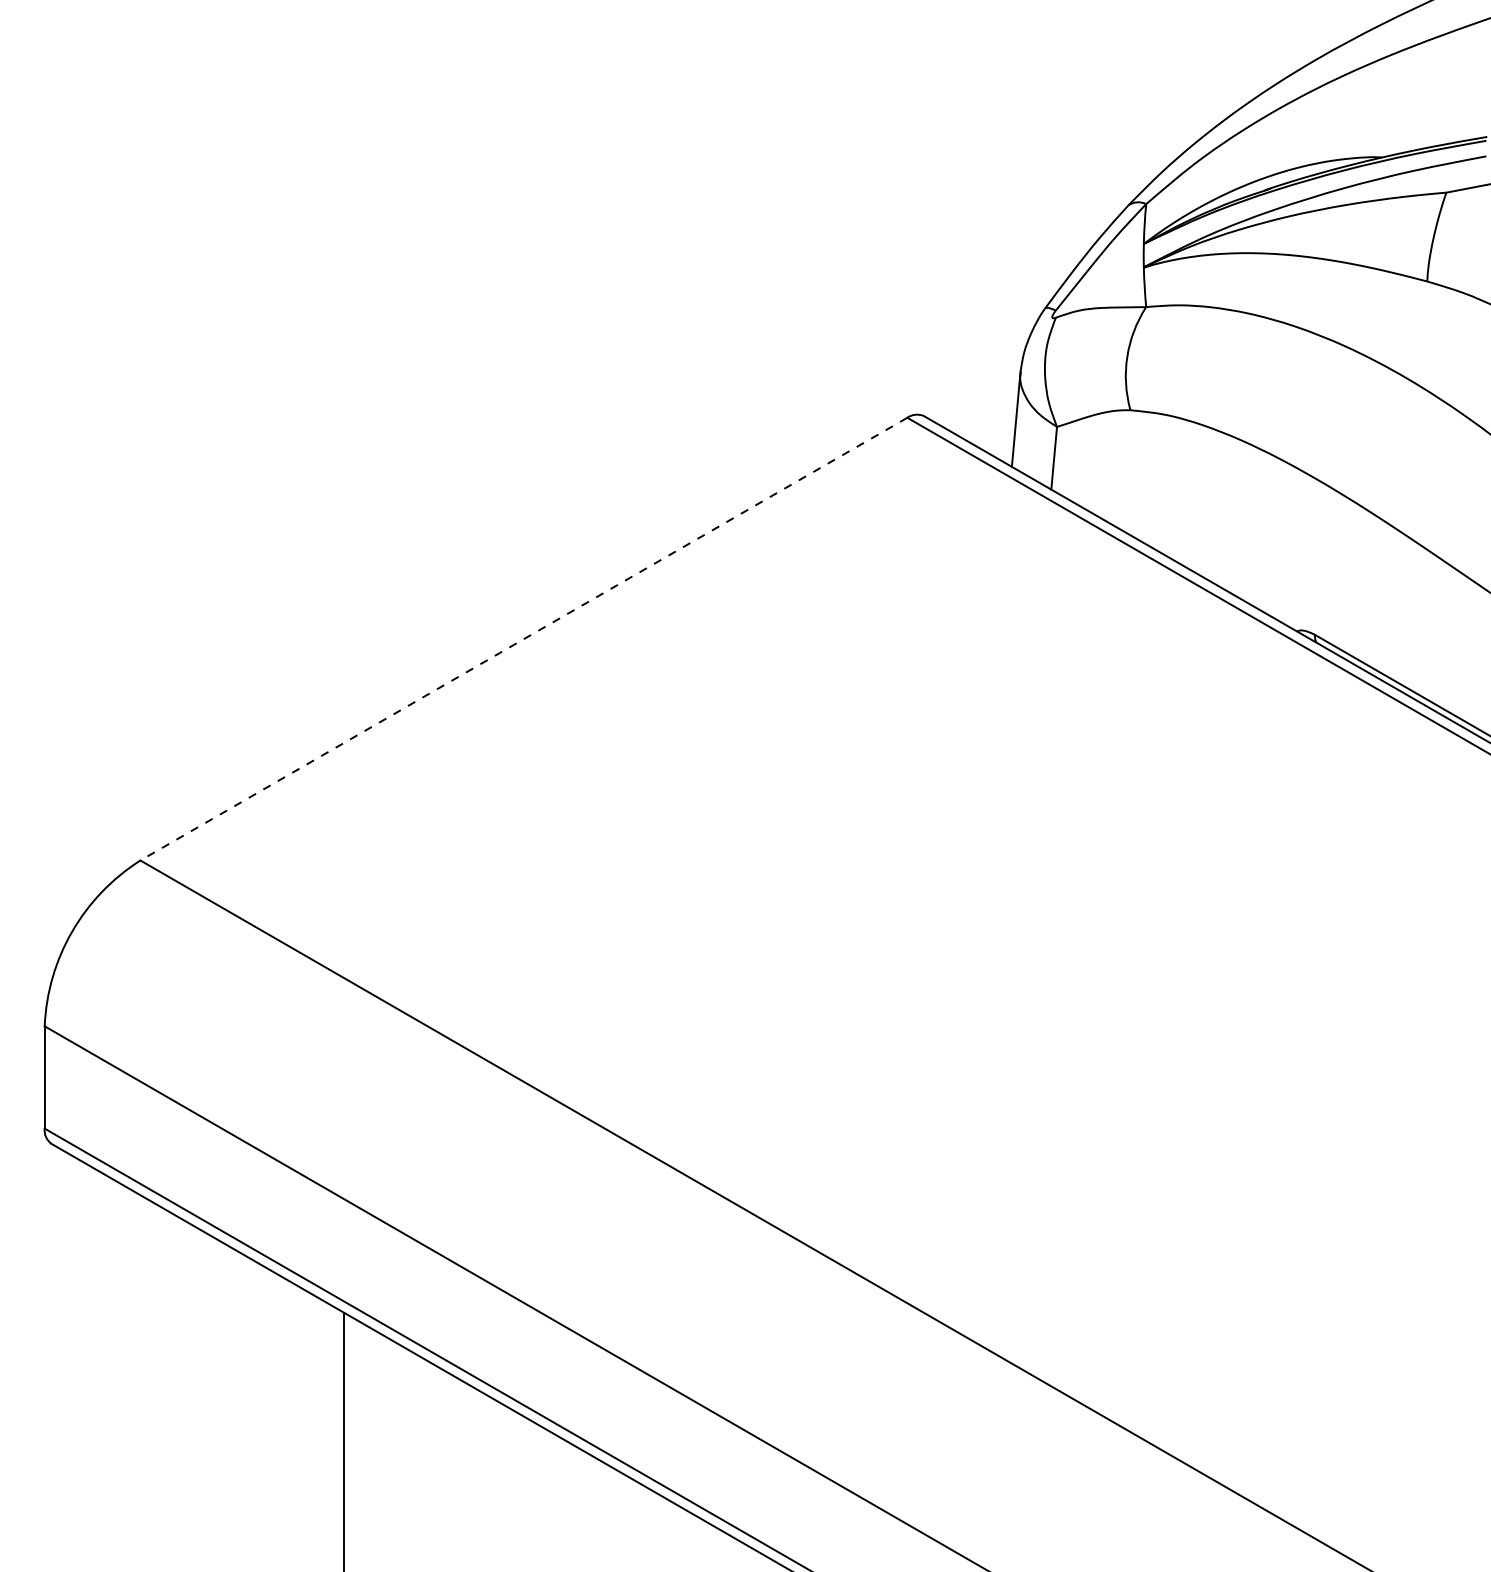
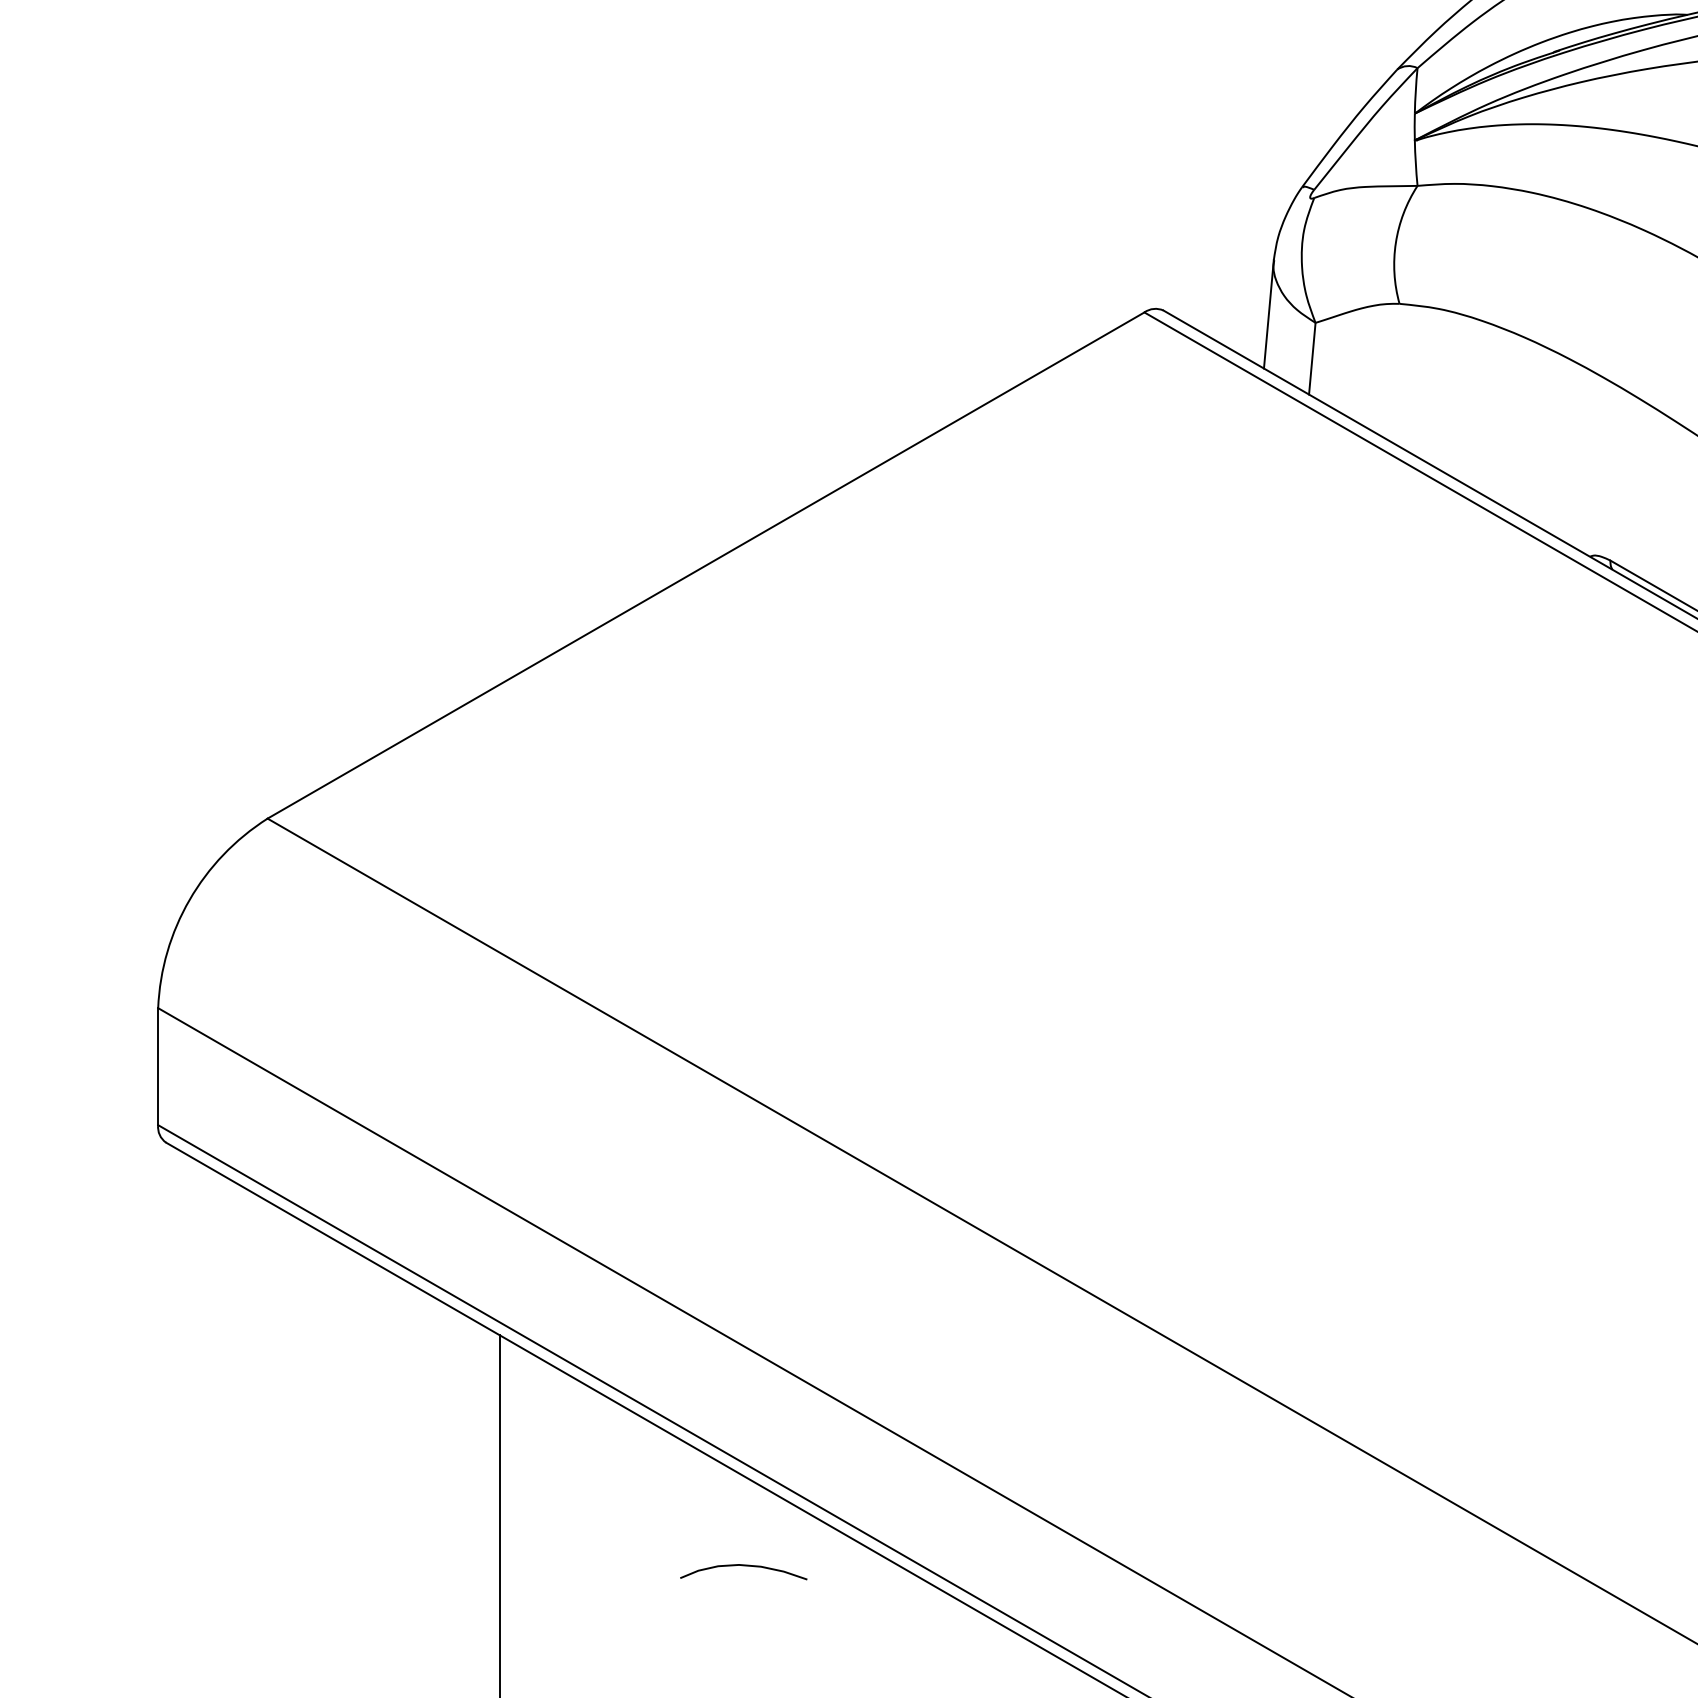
line: (523, 639) -> (705, 565), dashed -> solid
curve: (556, 1514) -> (743, 1566), added

